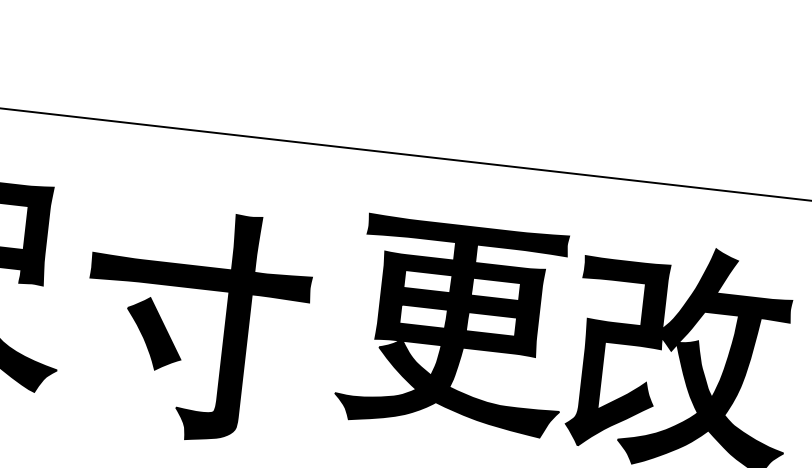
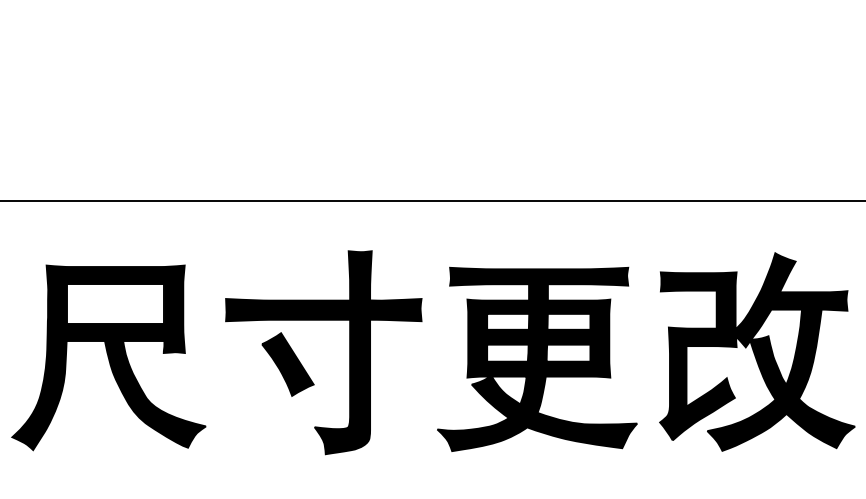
part: (456, 326) -> (537, 358), moved
part: (171, 338) -> (303, 366), moved

